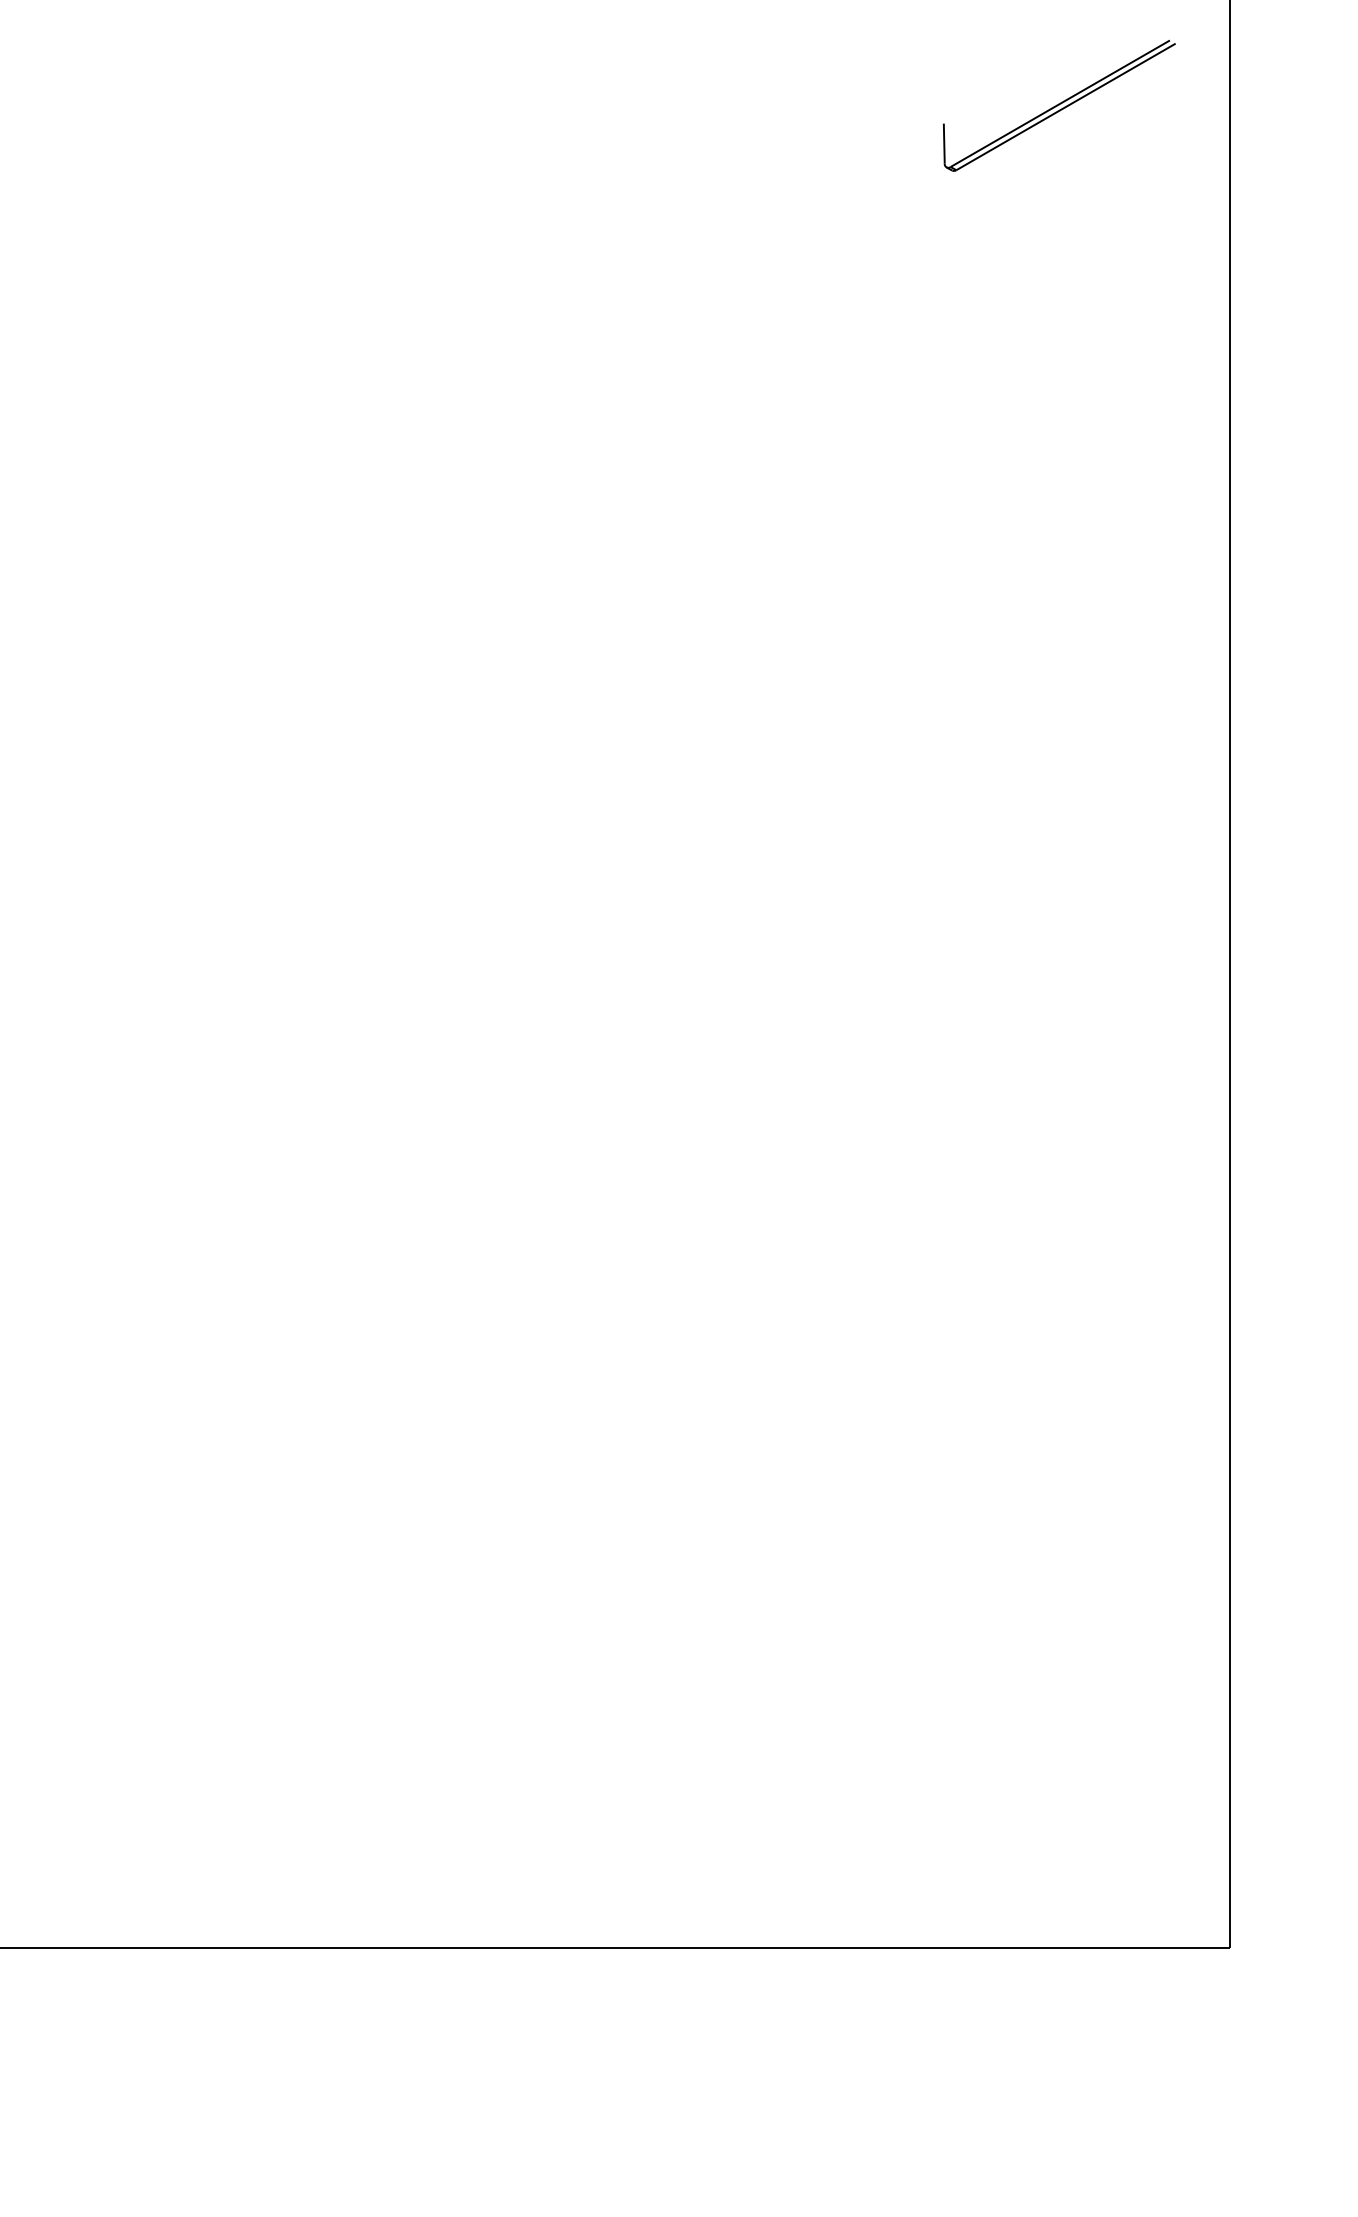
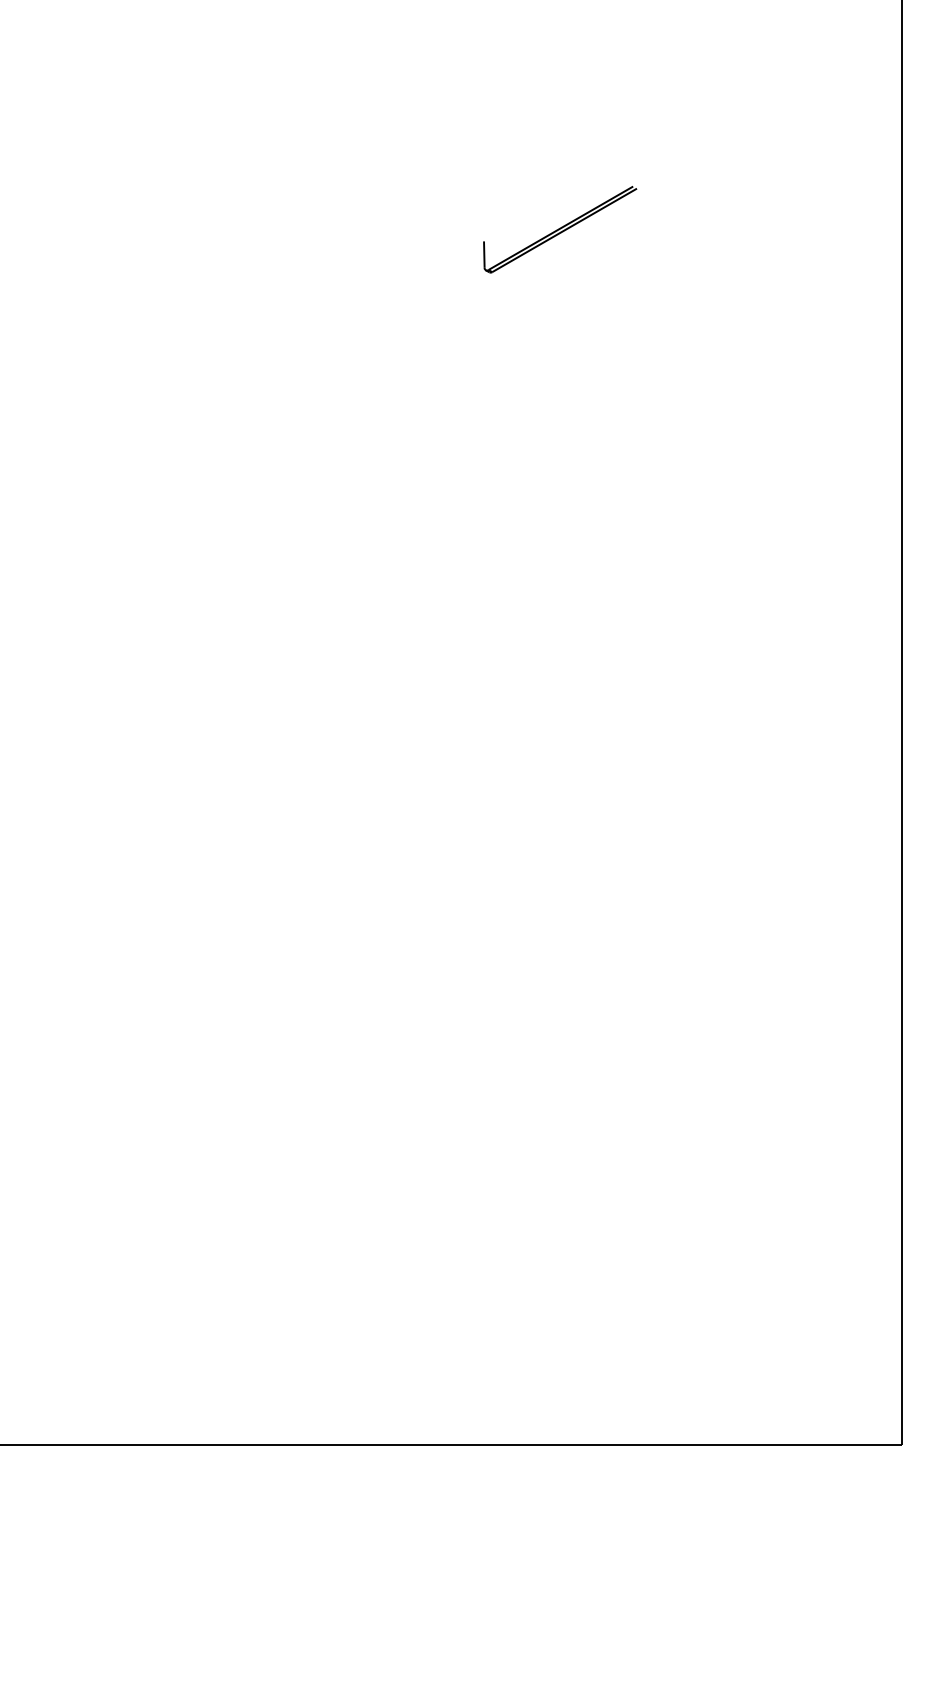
part: (1059, 105) -> (560, 229), moved

